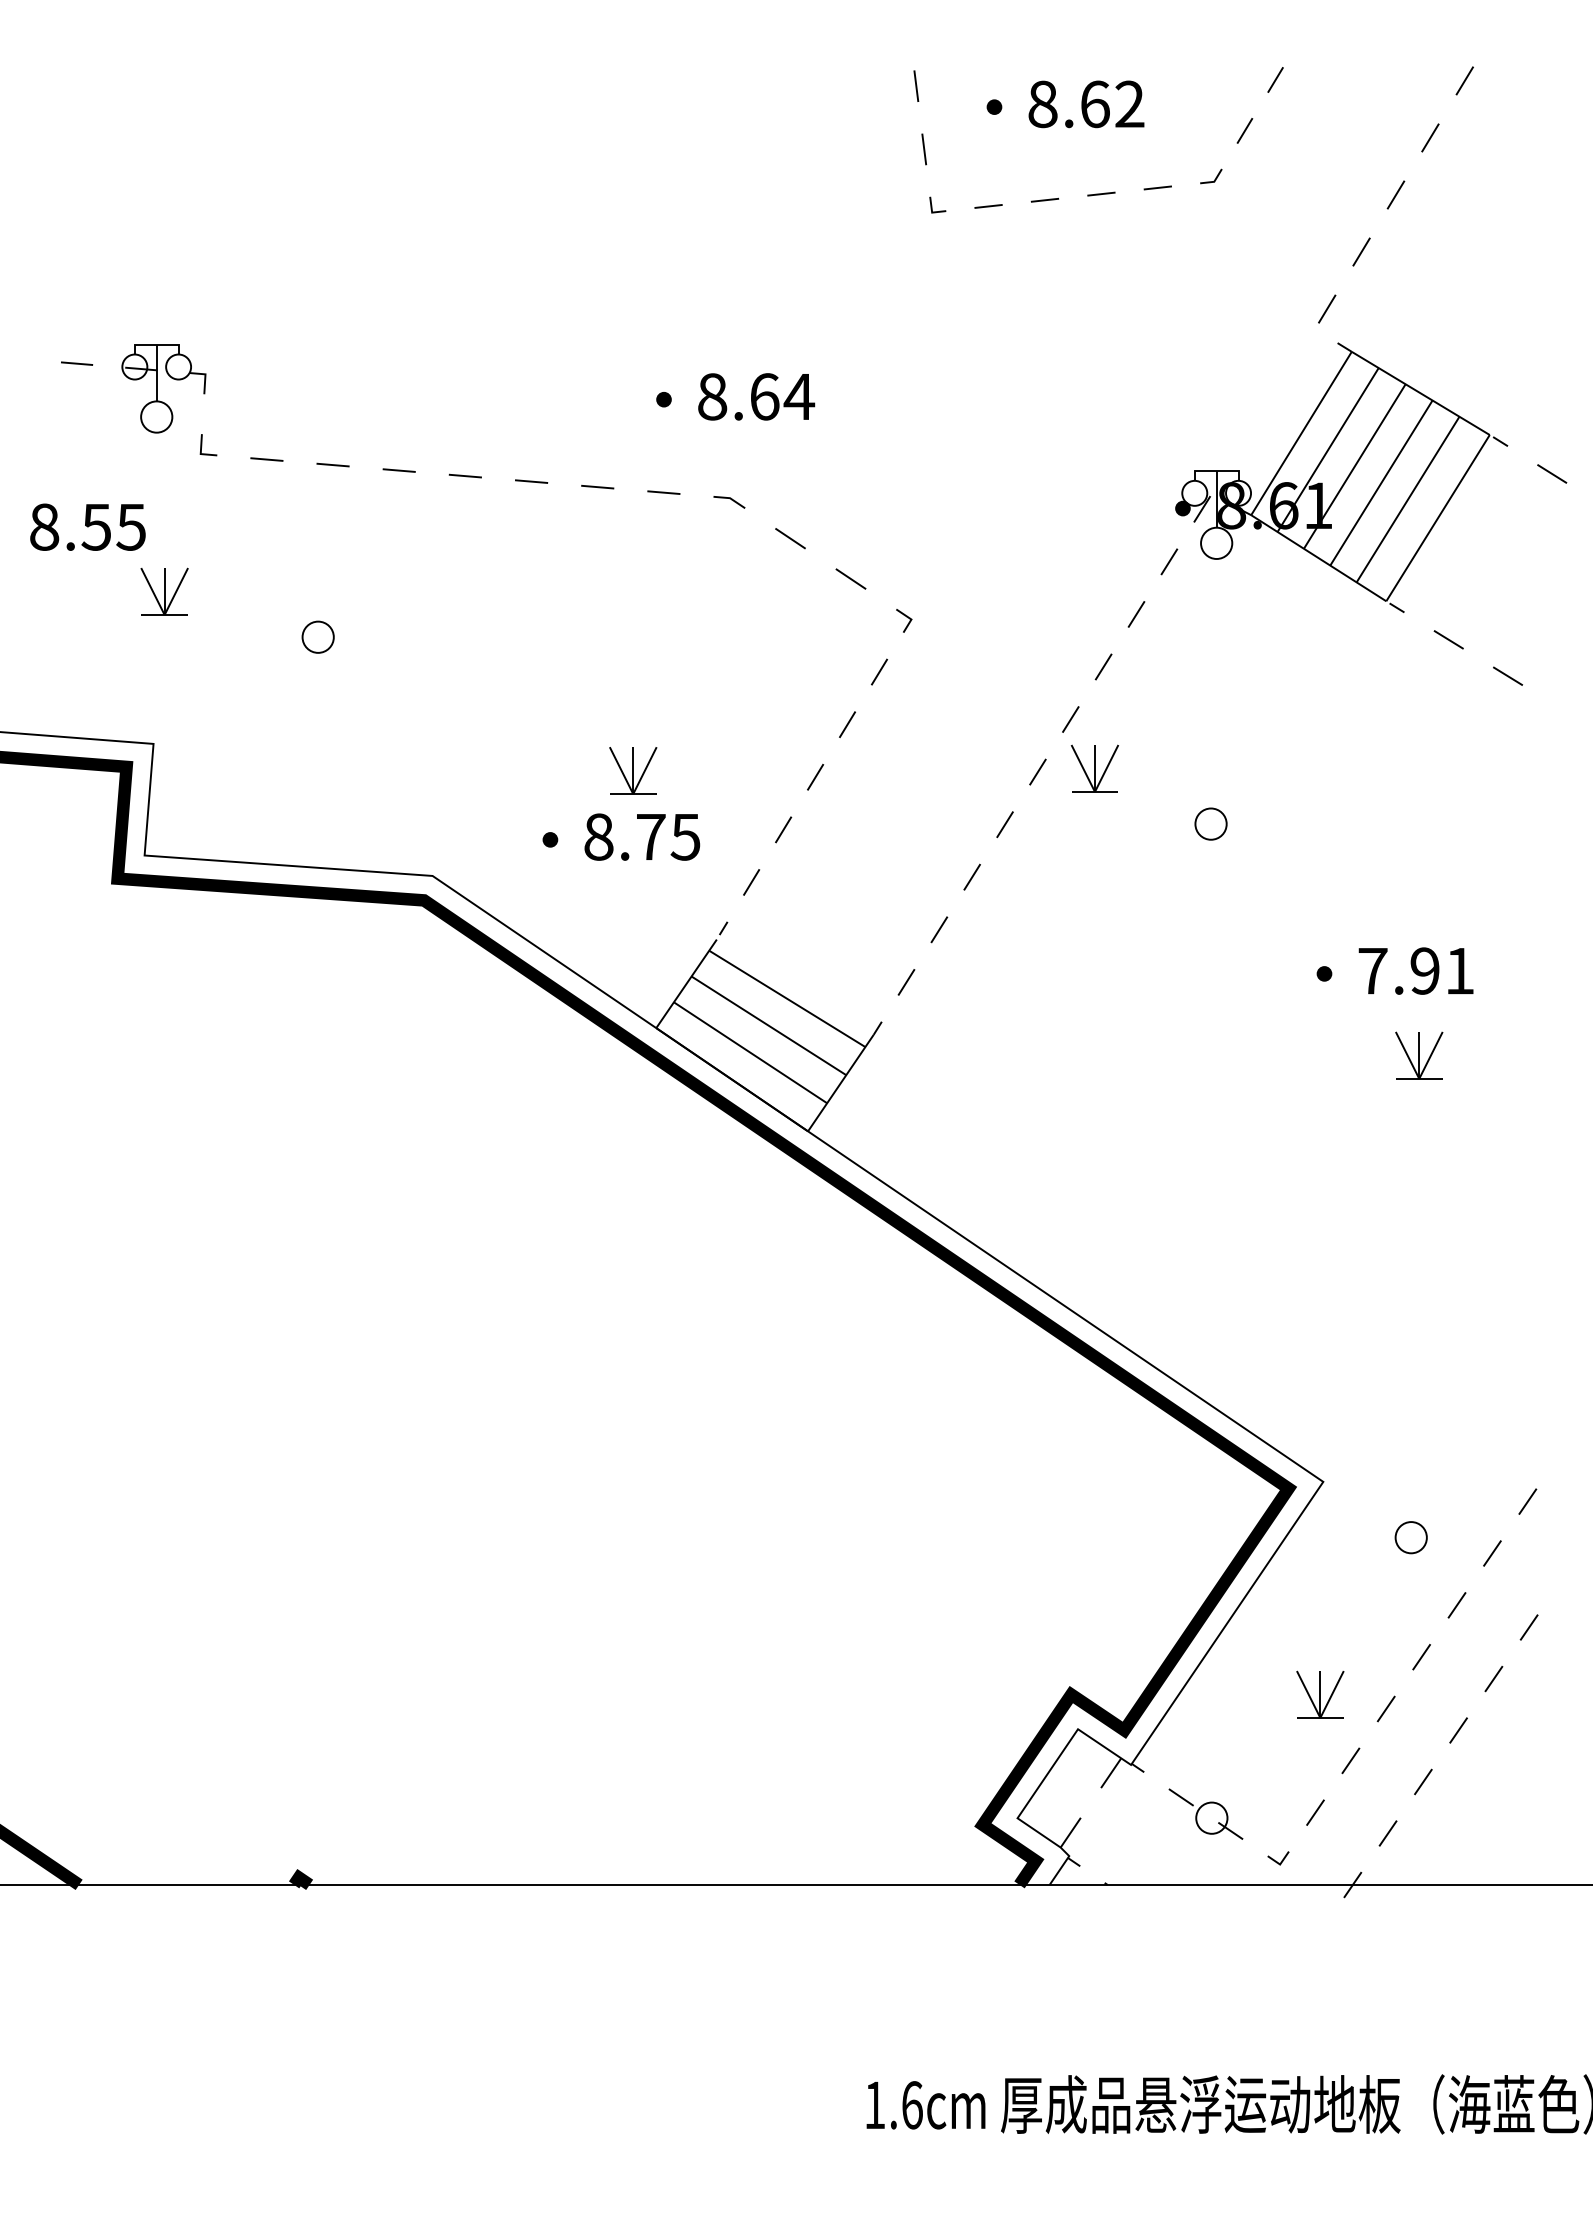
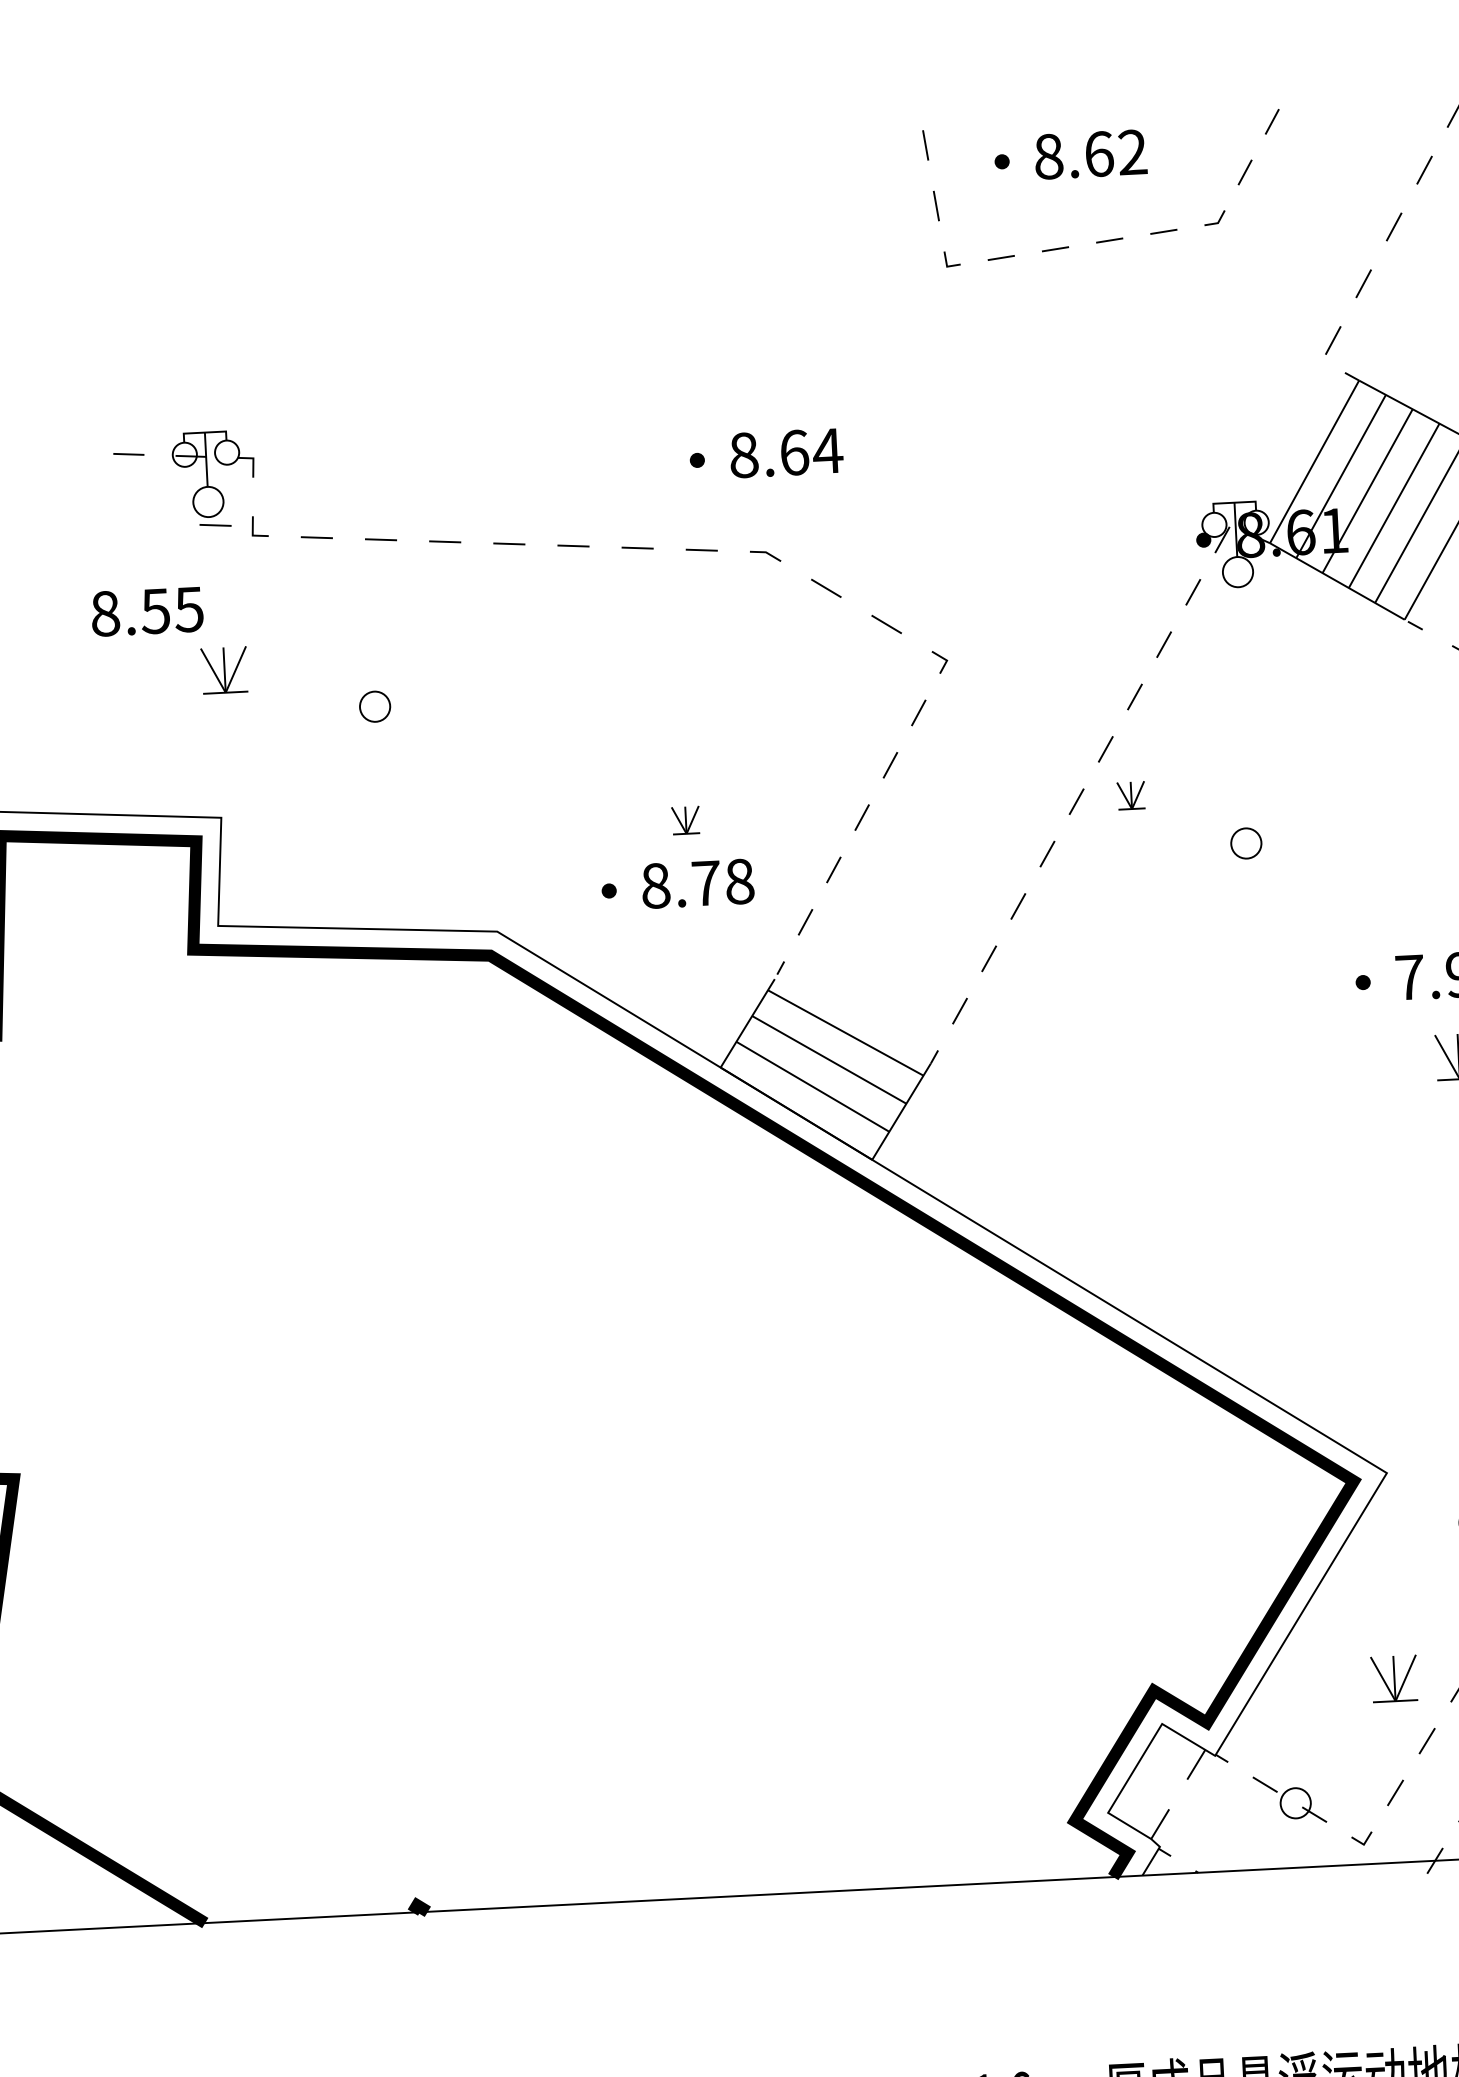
line: (162, 441) -> (215, 525), added
part: (1094, 768) -> (1131, 795), size x0.6
part: (633, 770) -> (686, 819), size x0.6
text: (685, 836) -> (739, 881), 8.75 -> 8.78

